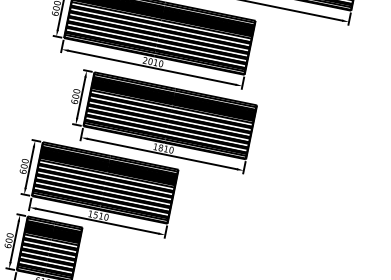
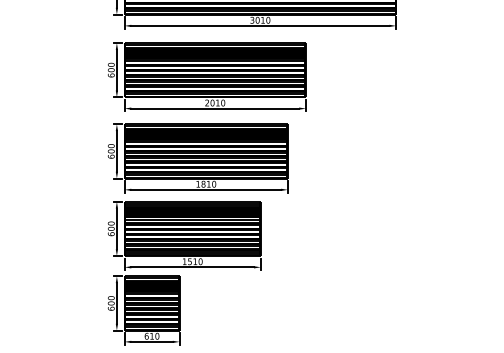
part: (160, 121) -> (197, 158), moved

